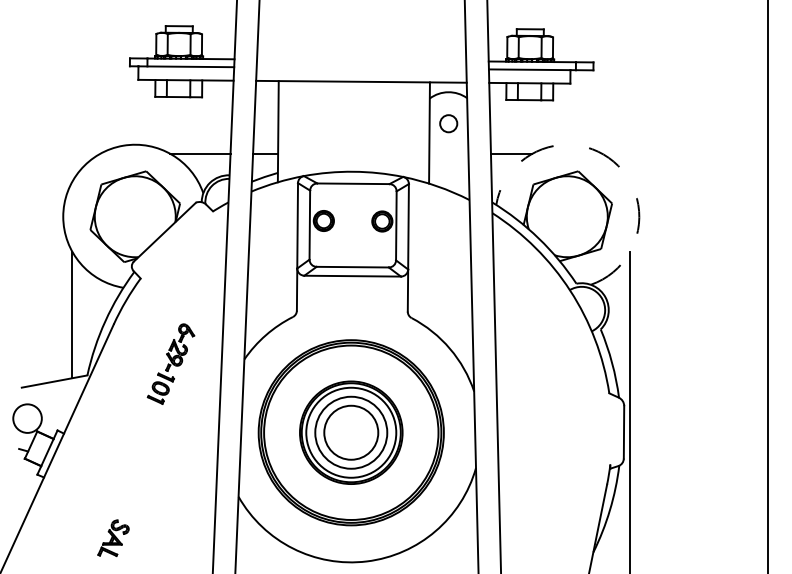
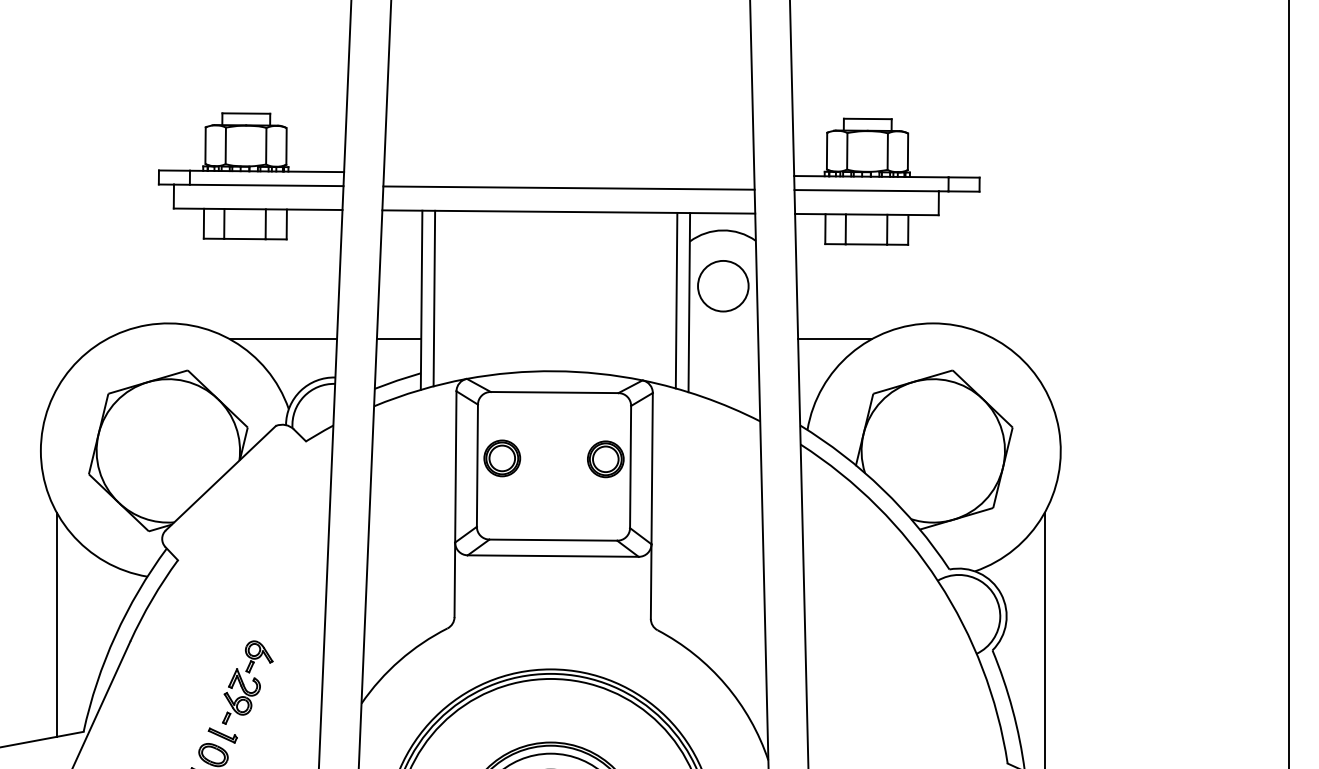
line: (361, 68) -> (568, 188), added
circle: (448, 123) -> (722, 285), size x1.67
line: (285, 130) -> (434, 298), added
line: (421, 131) -> (675, 299), added
arc: (613, 161) -> (1015, 353), dashed -> solid

